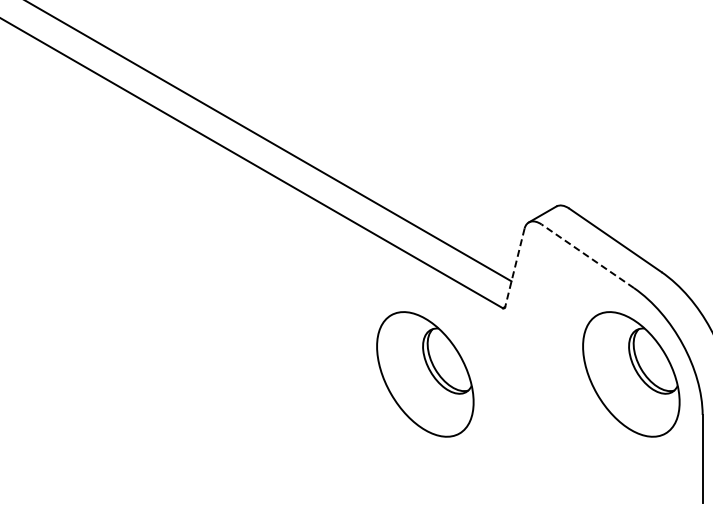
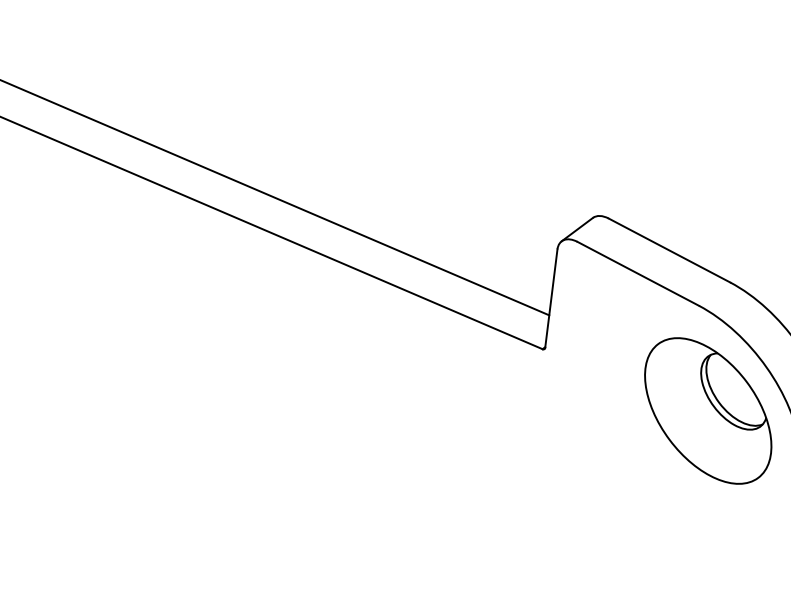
line: (587, 256) -> (637, 274), dashed -> solid
line: (514, 268) -> (550, 299), dashed -> solid
part: (425, 374) -> (458, 440), removed

